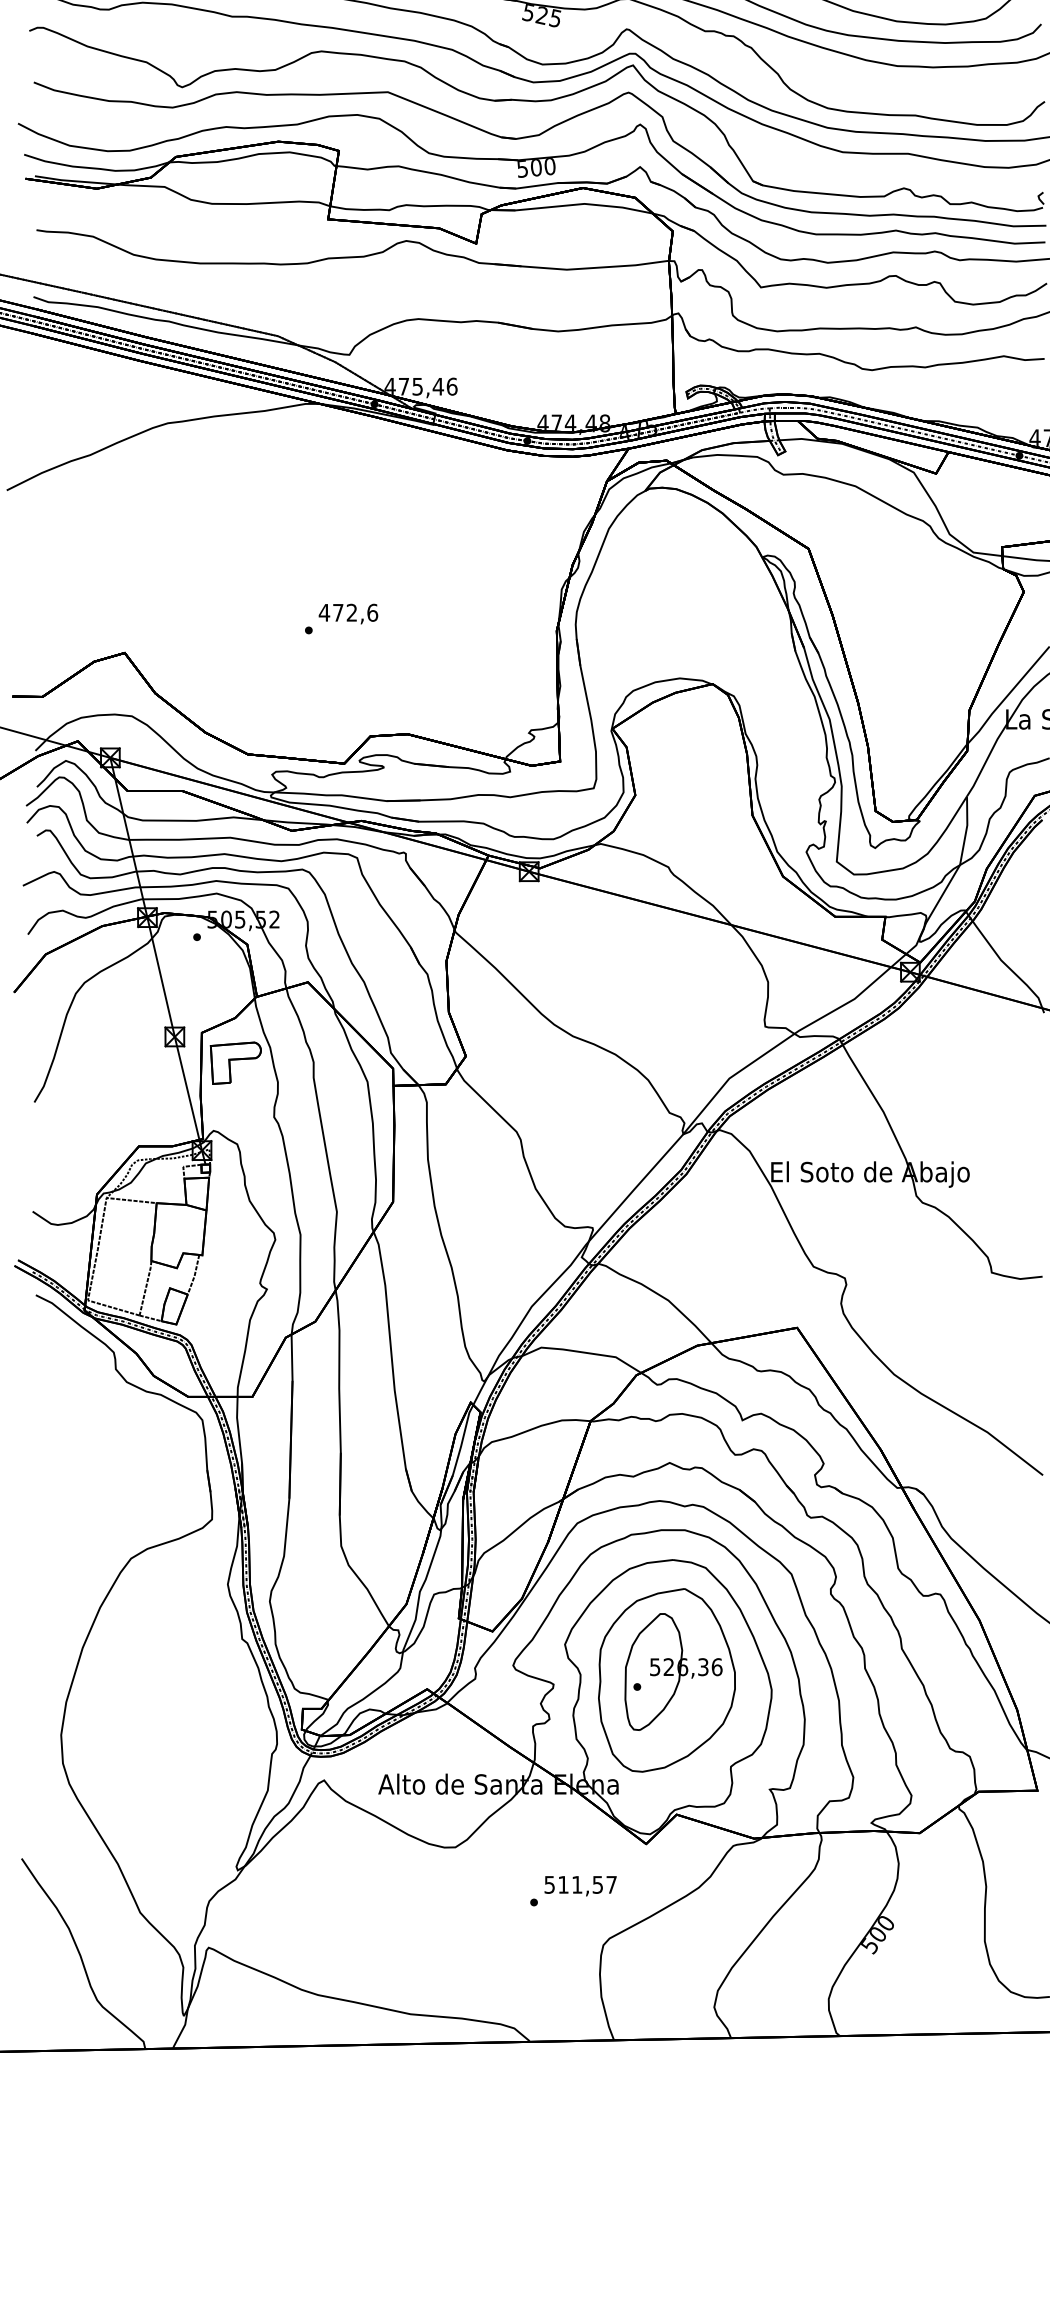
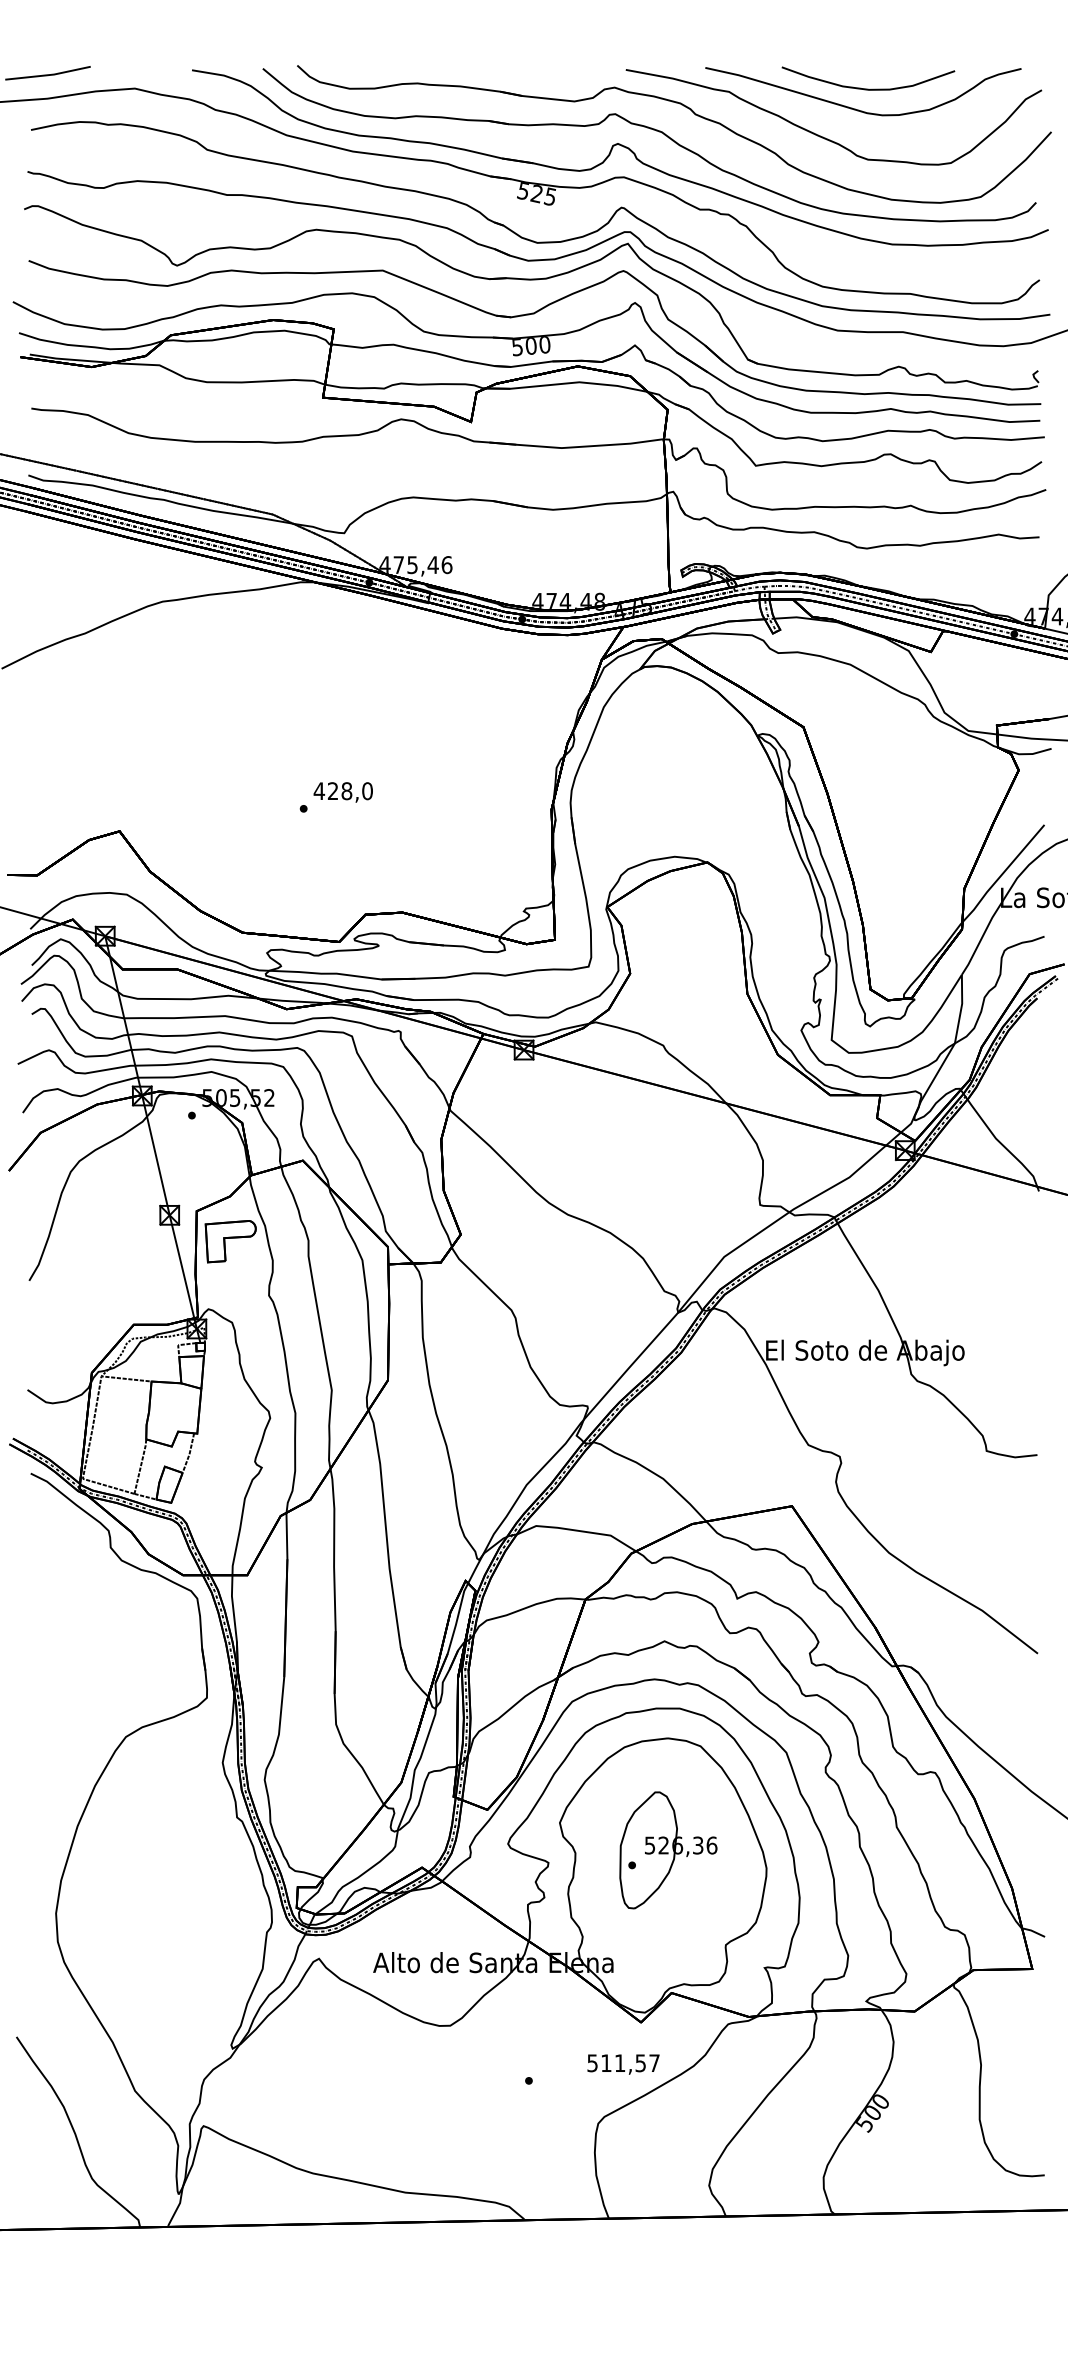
text: (355, 613) -> (350, 791), 472,6 -> 428,0
part: (666, 1680) -> (661, 1858), removed
text: (580, 1886) -> (623, 2064), moved

